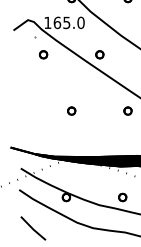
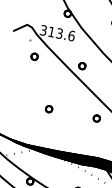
text: (64, 22) -> (57, 32), 165.0 -> 313.6

